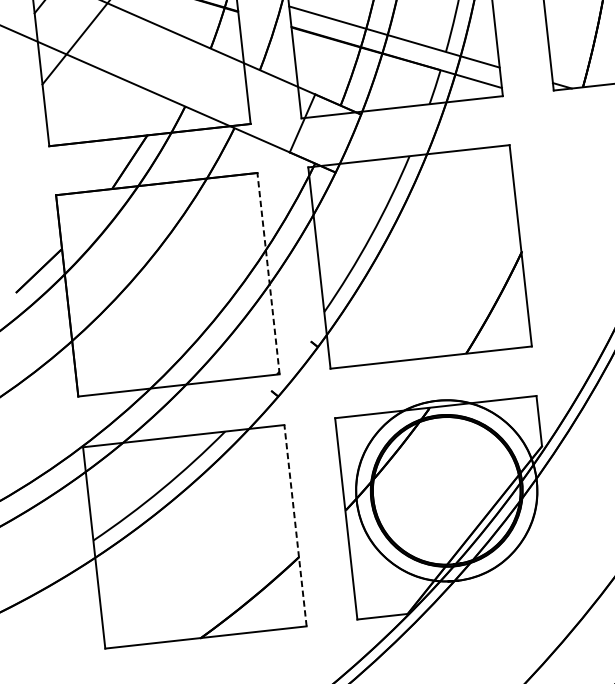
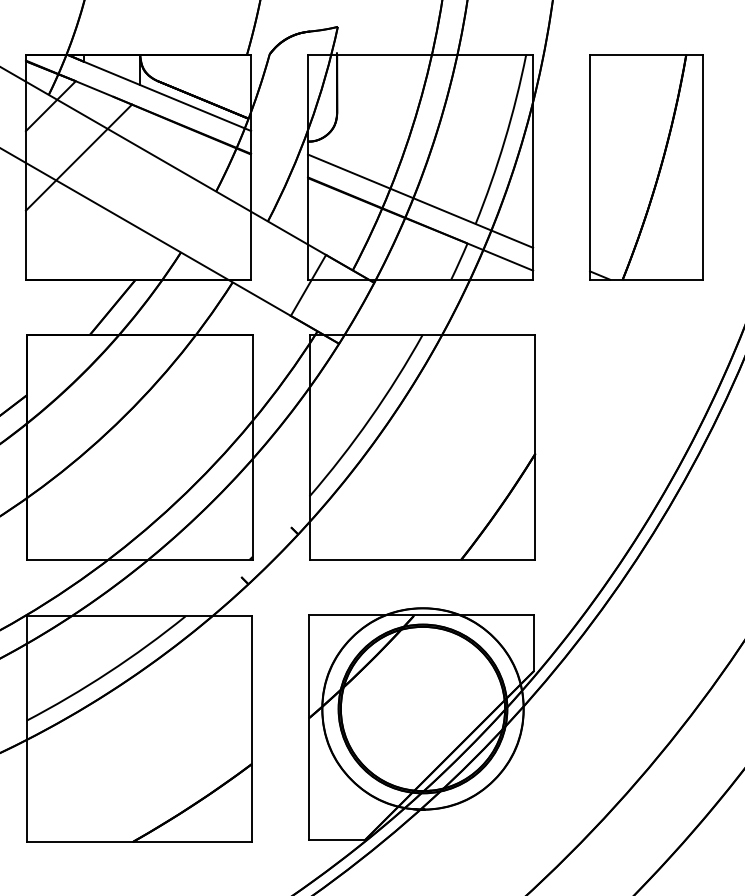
line: (268, 273) -> (252, 447), dashed -> solid
line: (295, 526) -> (251, 729), dashed -> solid

